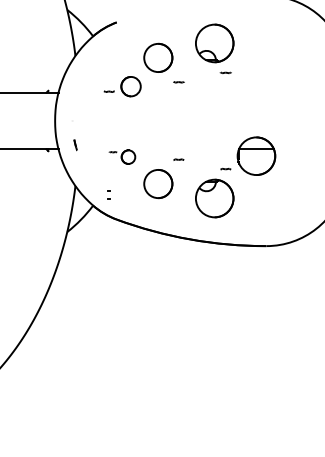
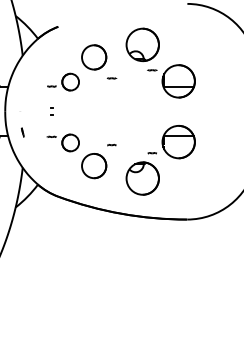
part: (256, 85) -> (178, 81), added
part: (122, 156) -> (63, 142), size x1.43
part: (108, 194) -> (51, 111), moved

